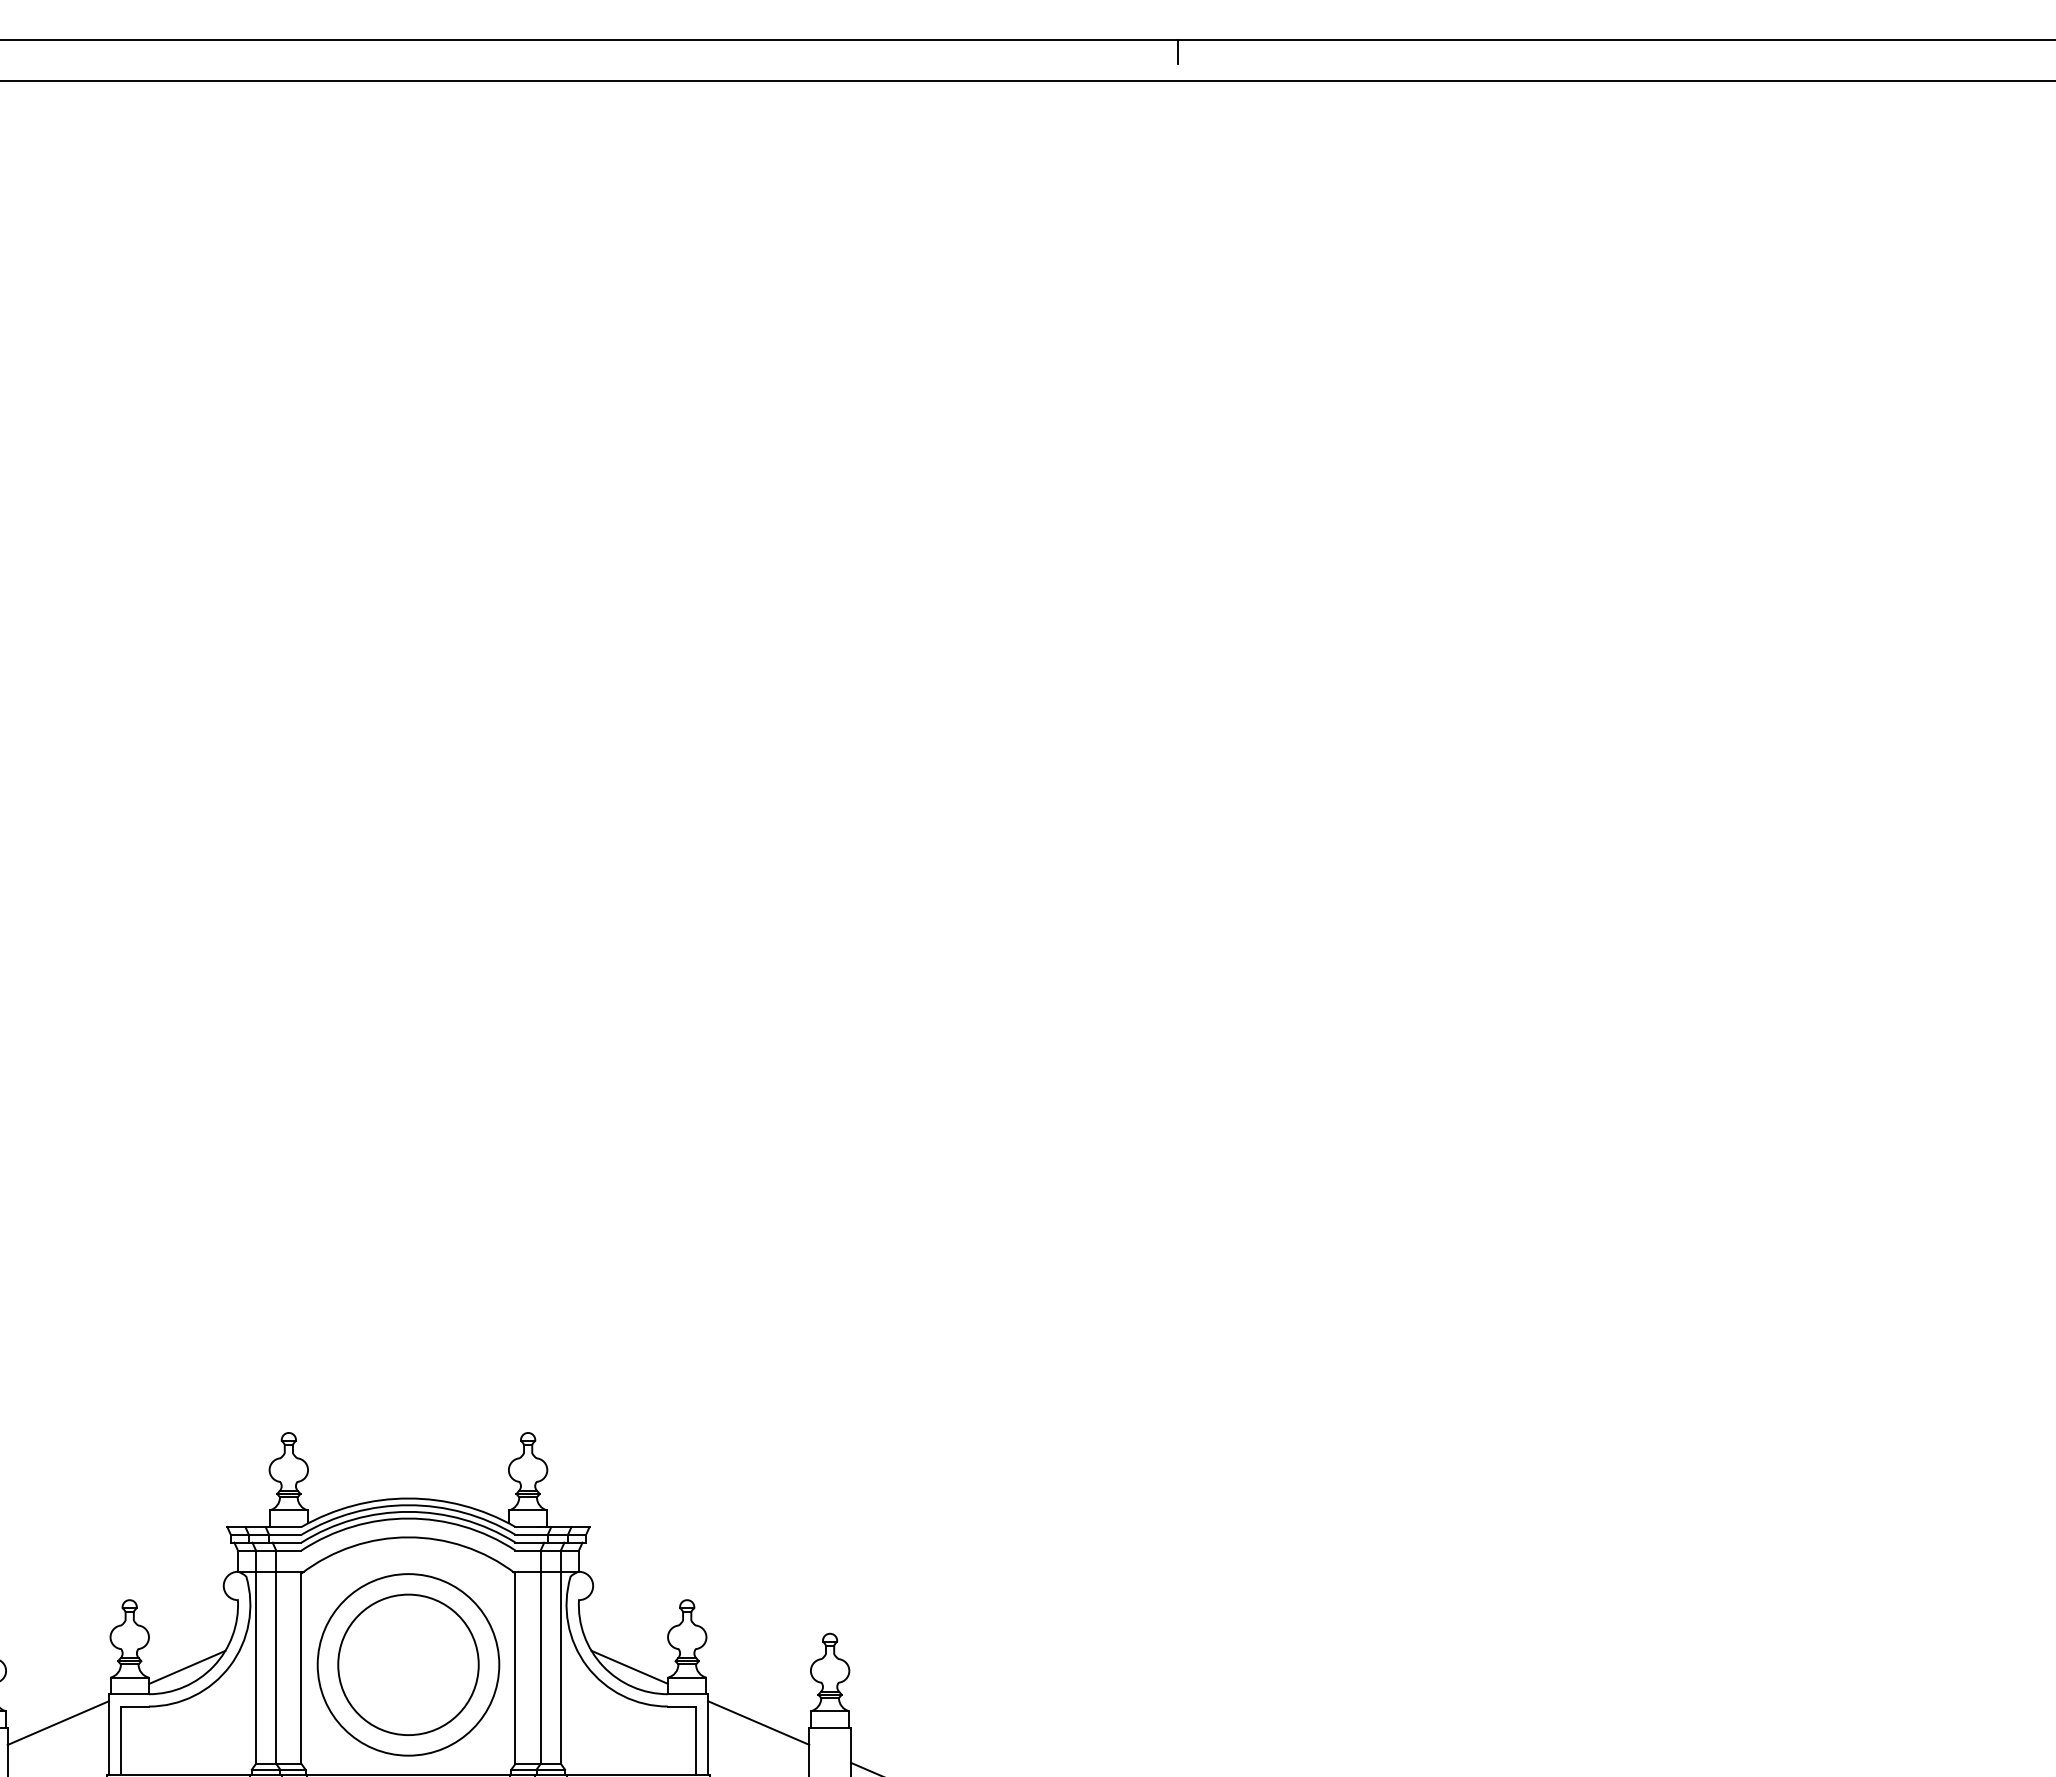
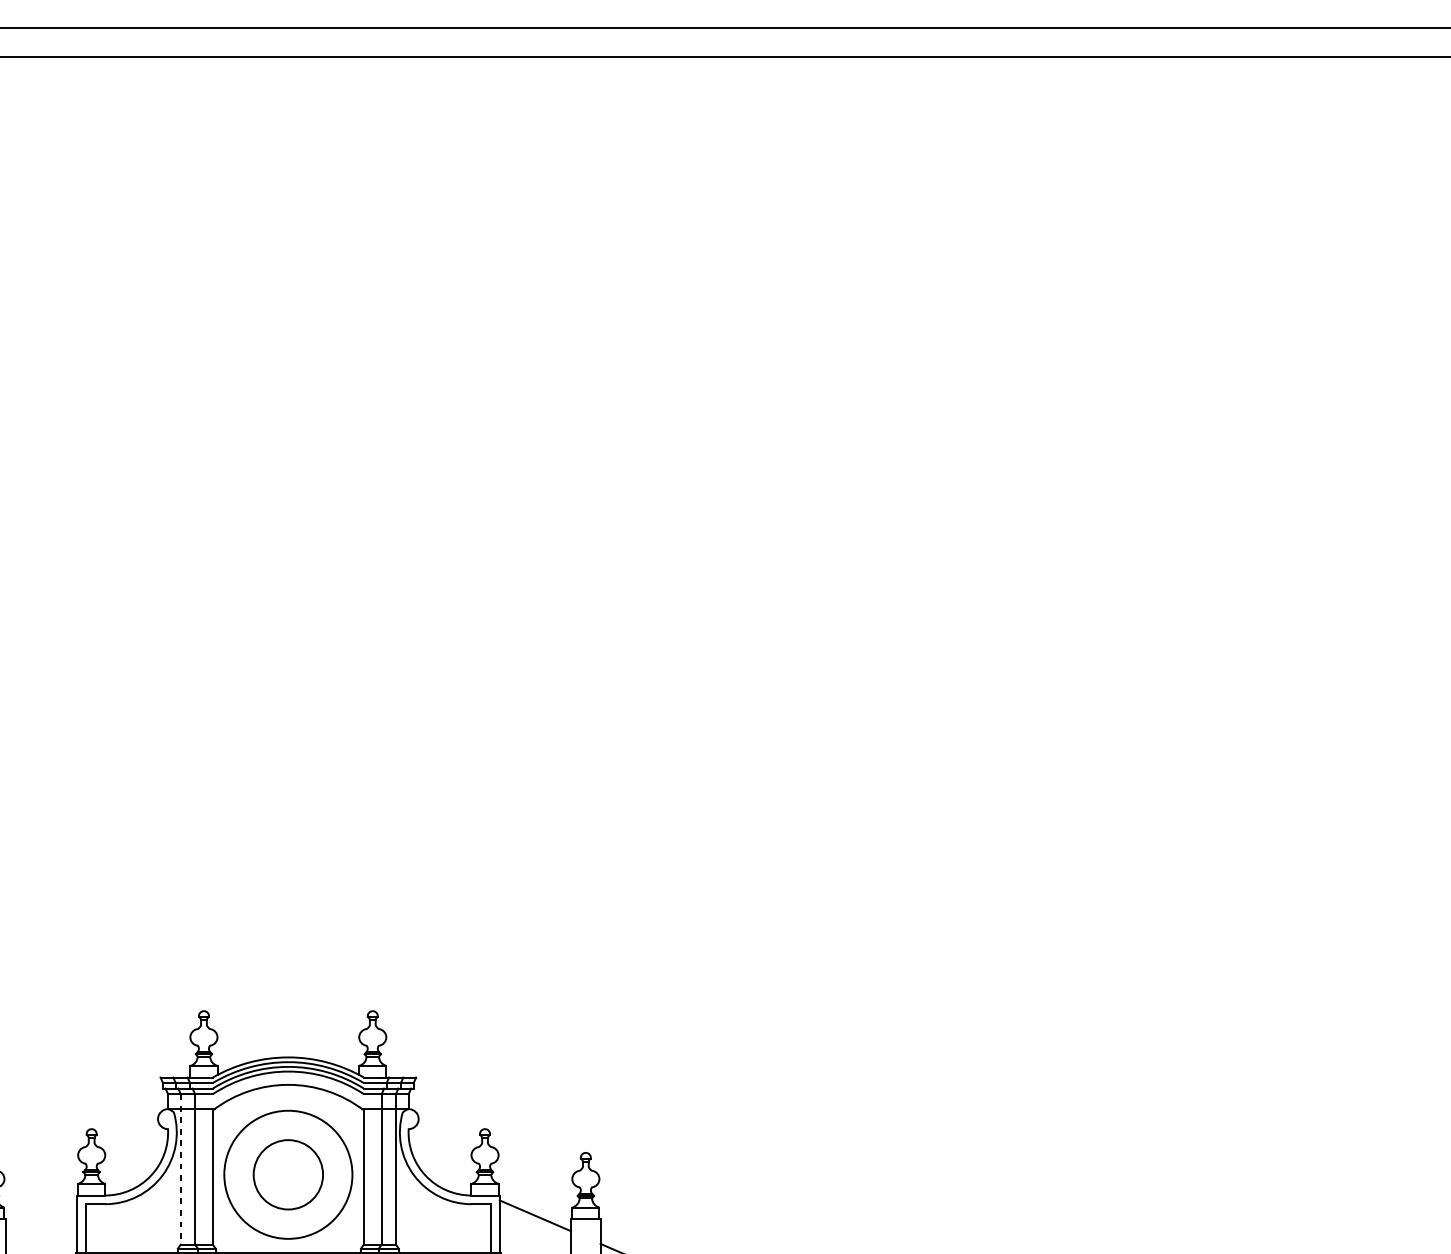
line: (1177, 51) -> (830, 36), removed
line: (256, 1657) -> (181, 1169), solid -> dashed
circle: (408, 1664) -> (288, 1174), size x0.7
line: (629, 1666) -> (444, 1175), removed
line: (186, 1667) -> (131, 1176), removed
line: (57, 1722) -> (40, 1215), removed

